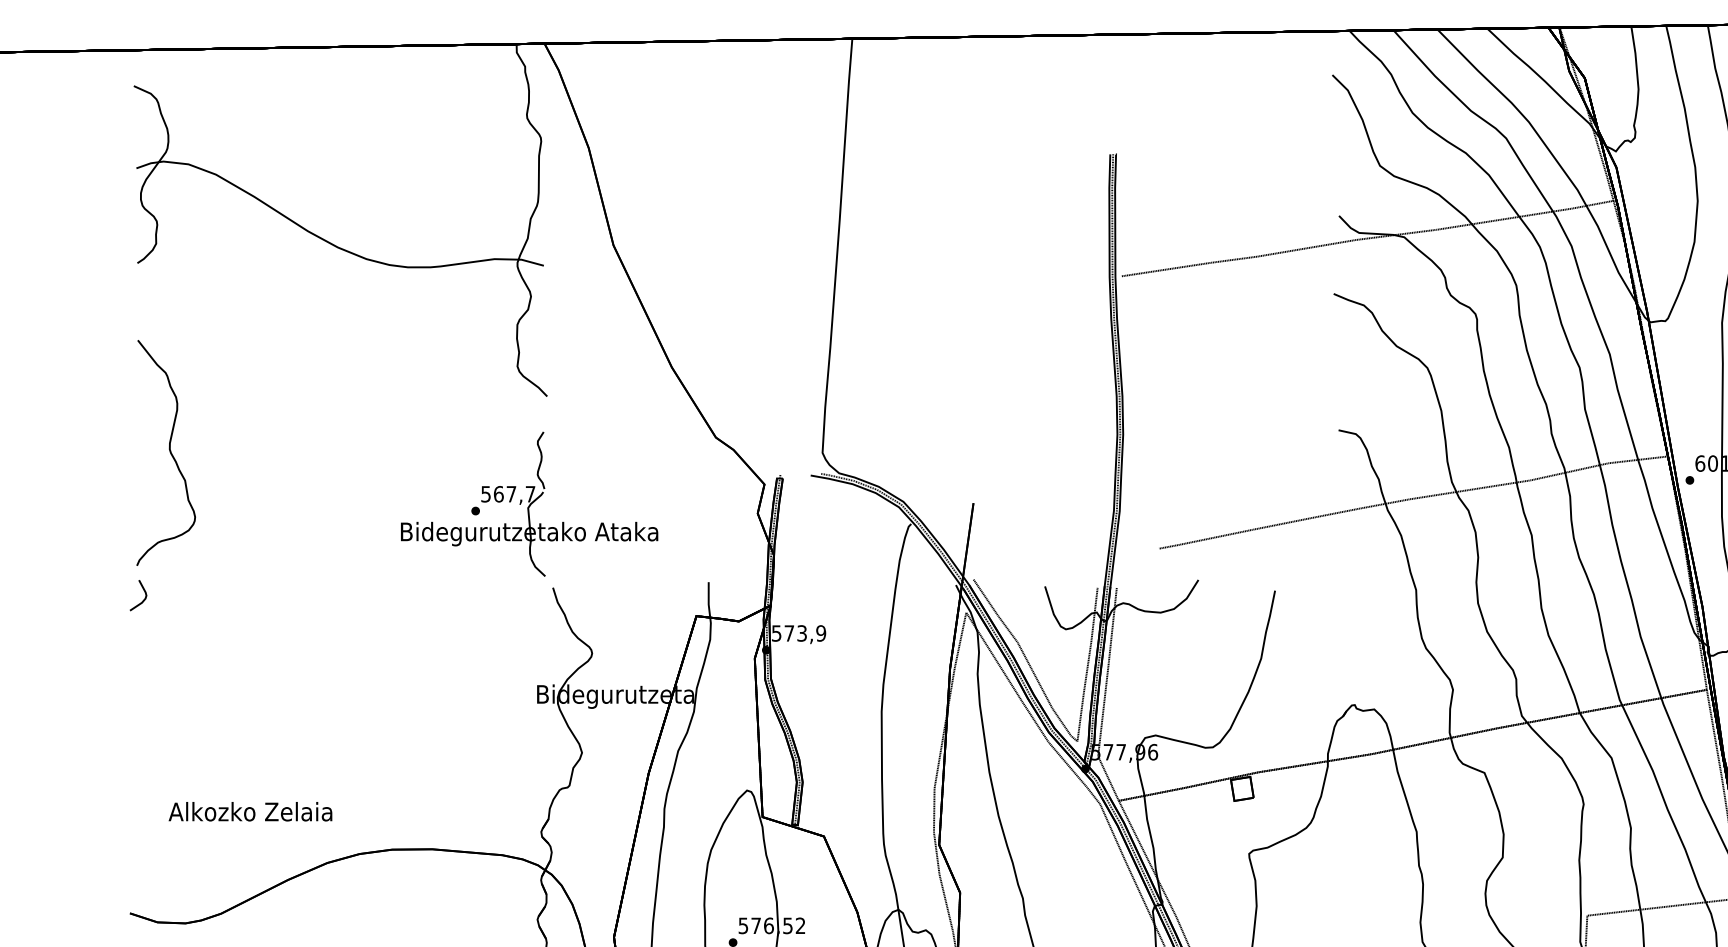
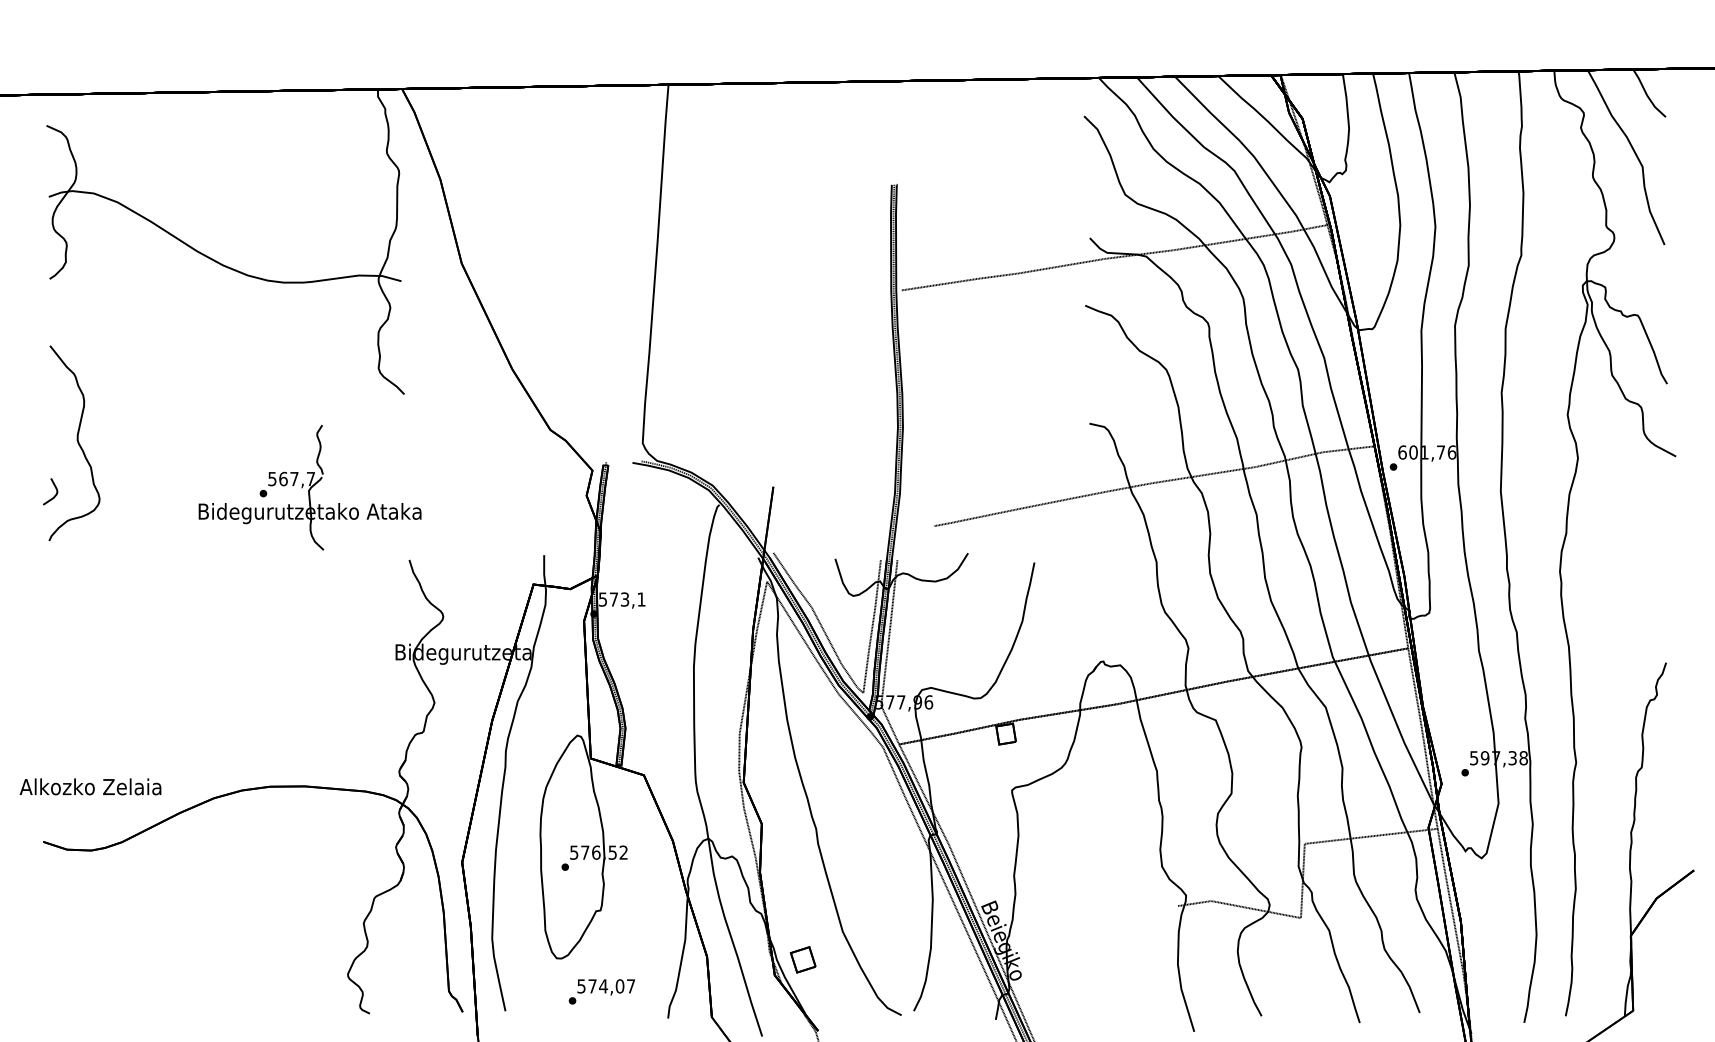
part: (528, 504) -> (309, 487), moved
curve: (144, 592) -> (55, 489), moved
text: (821, 633) -> (641, 599), 573,9 -> 573,1
text: (250, 811) -> (90, 786), moved

